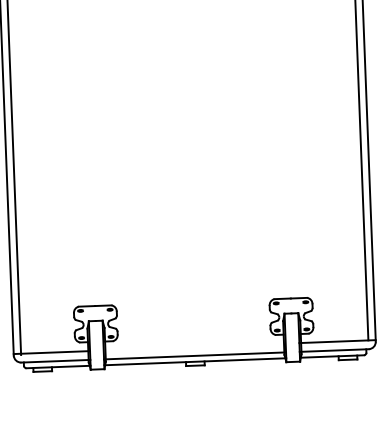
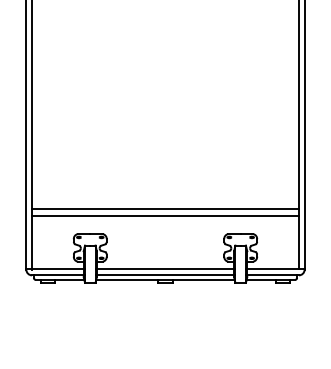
line: (191, 268) -> (165, 208), added
line: (192, 278) -> (165, 215), added
line: (194, 346) -> (165, 268), added

